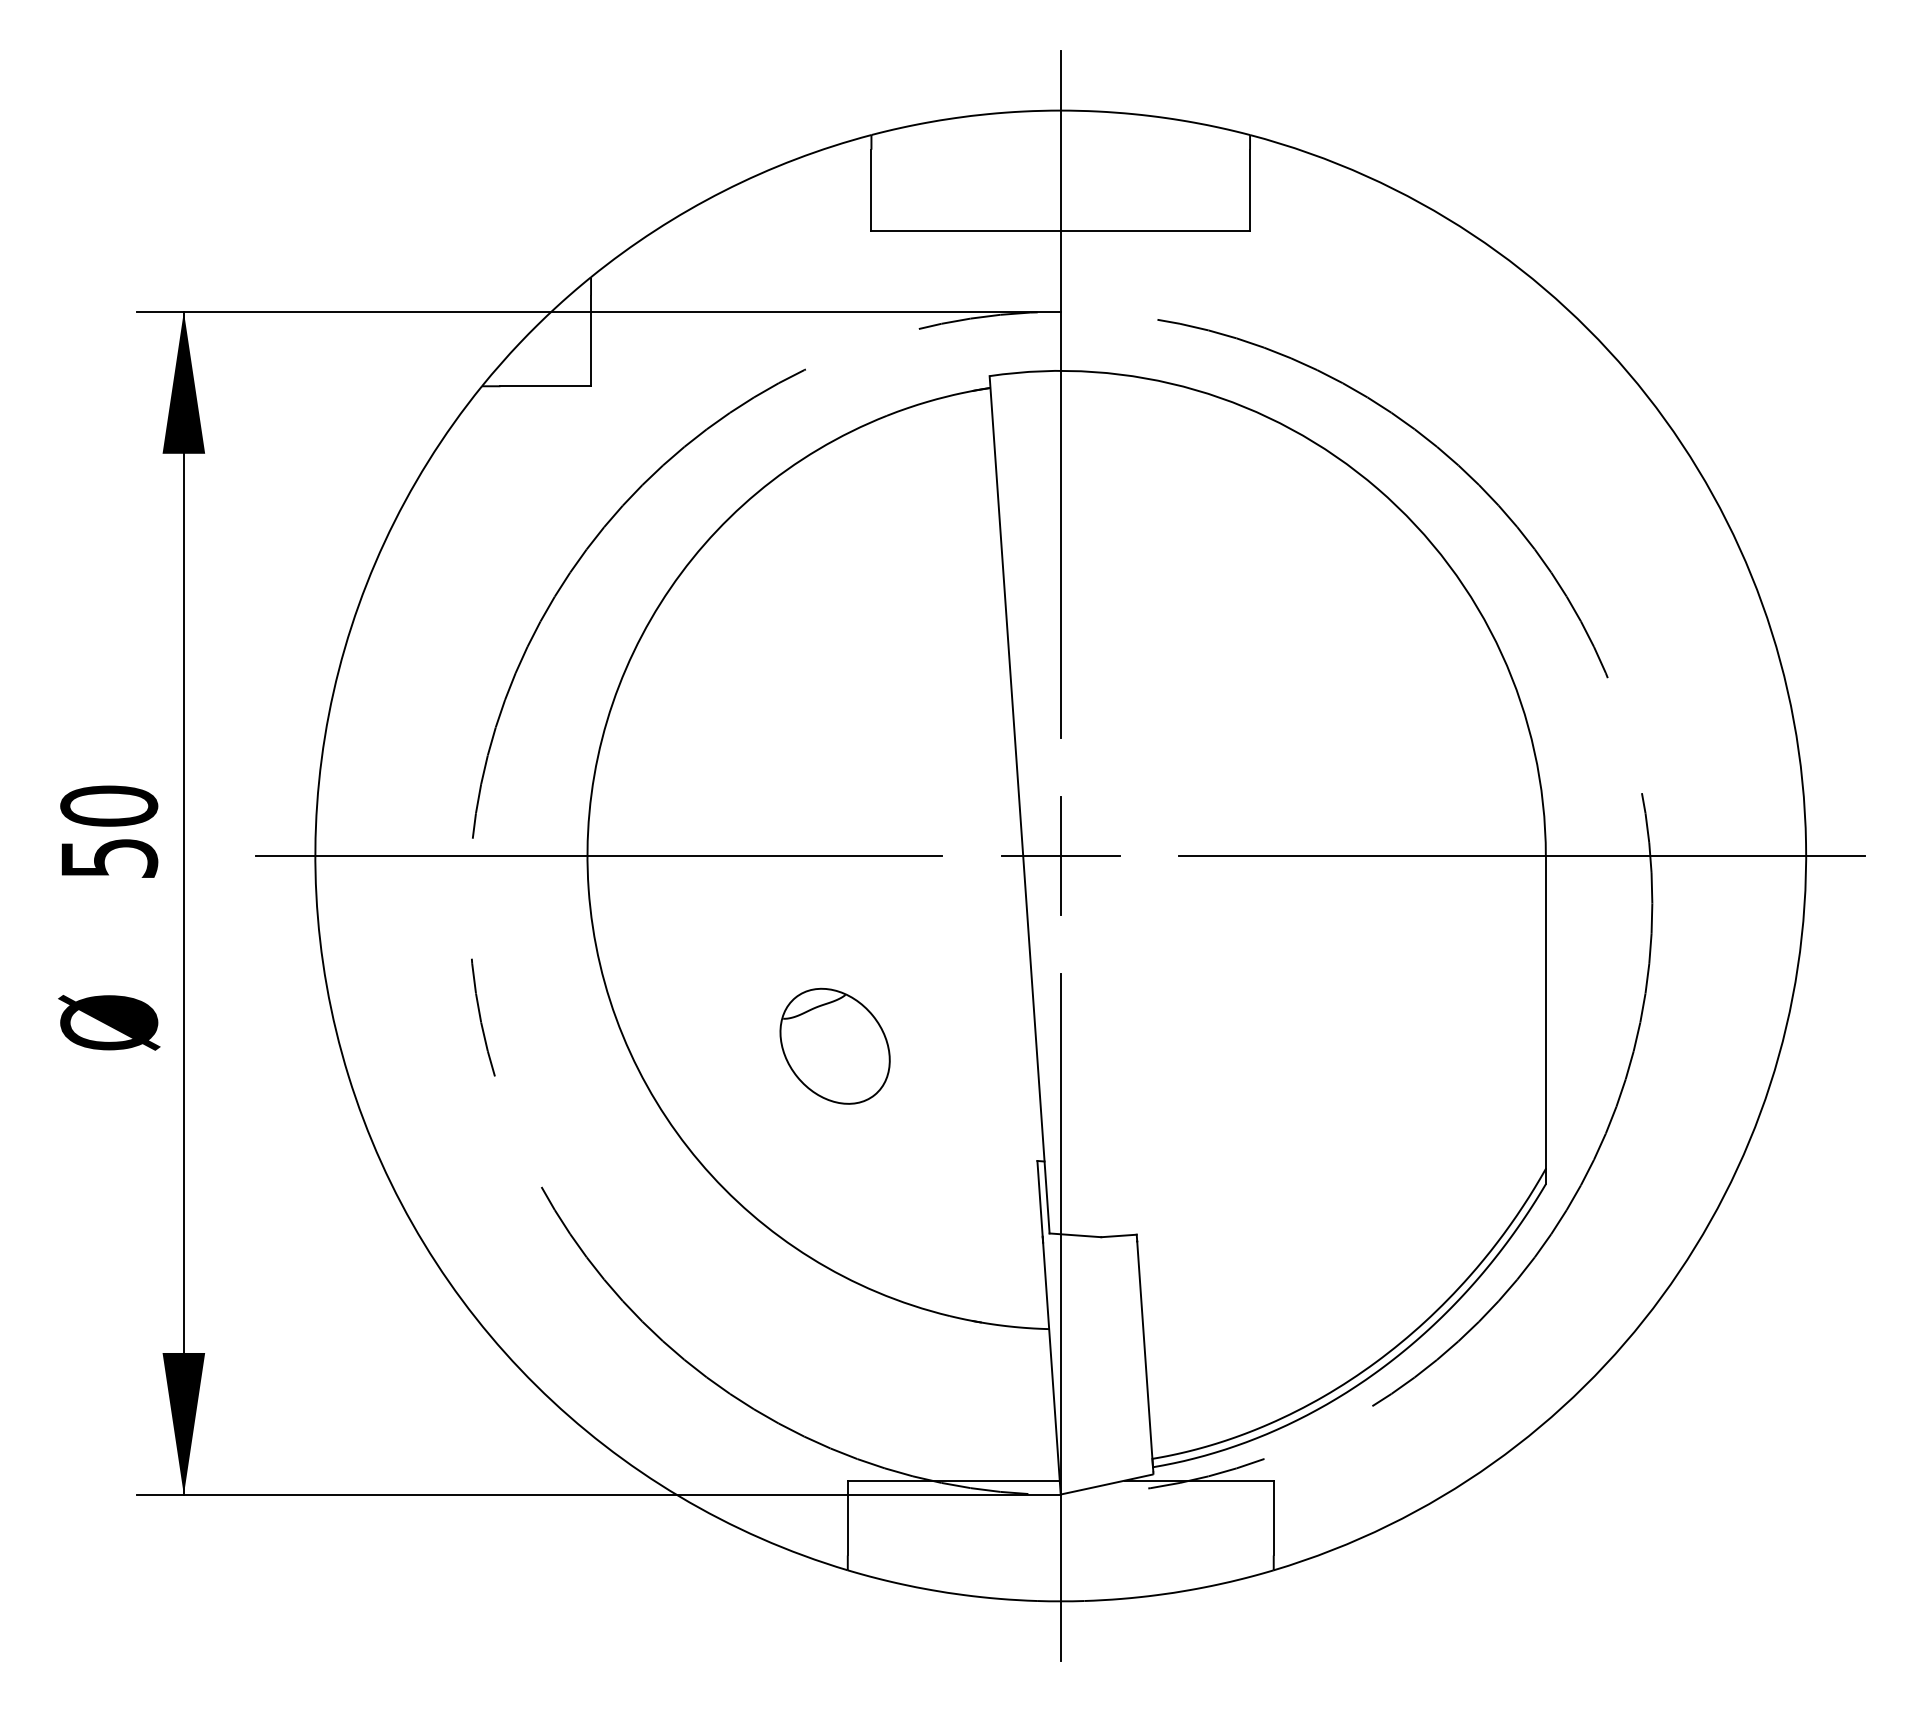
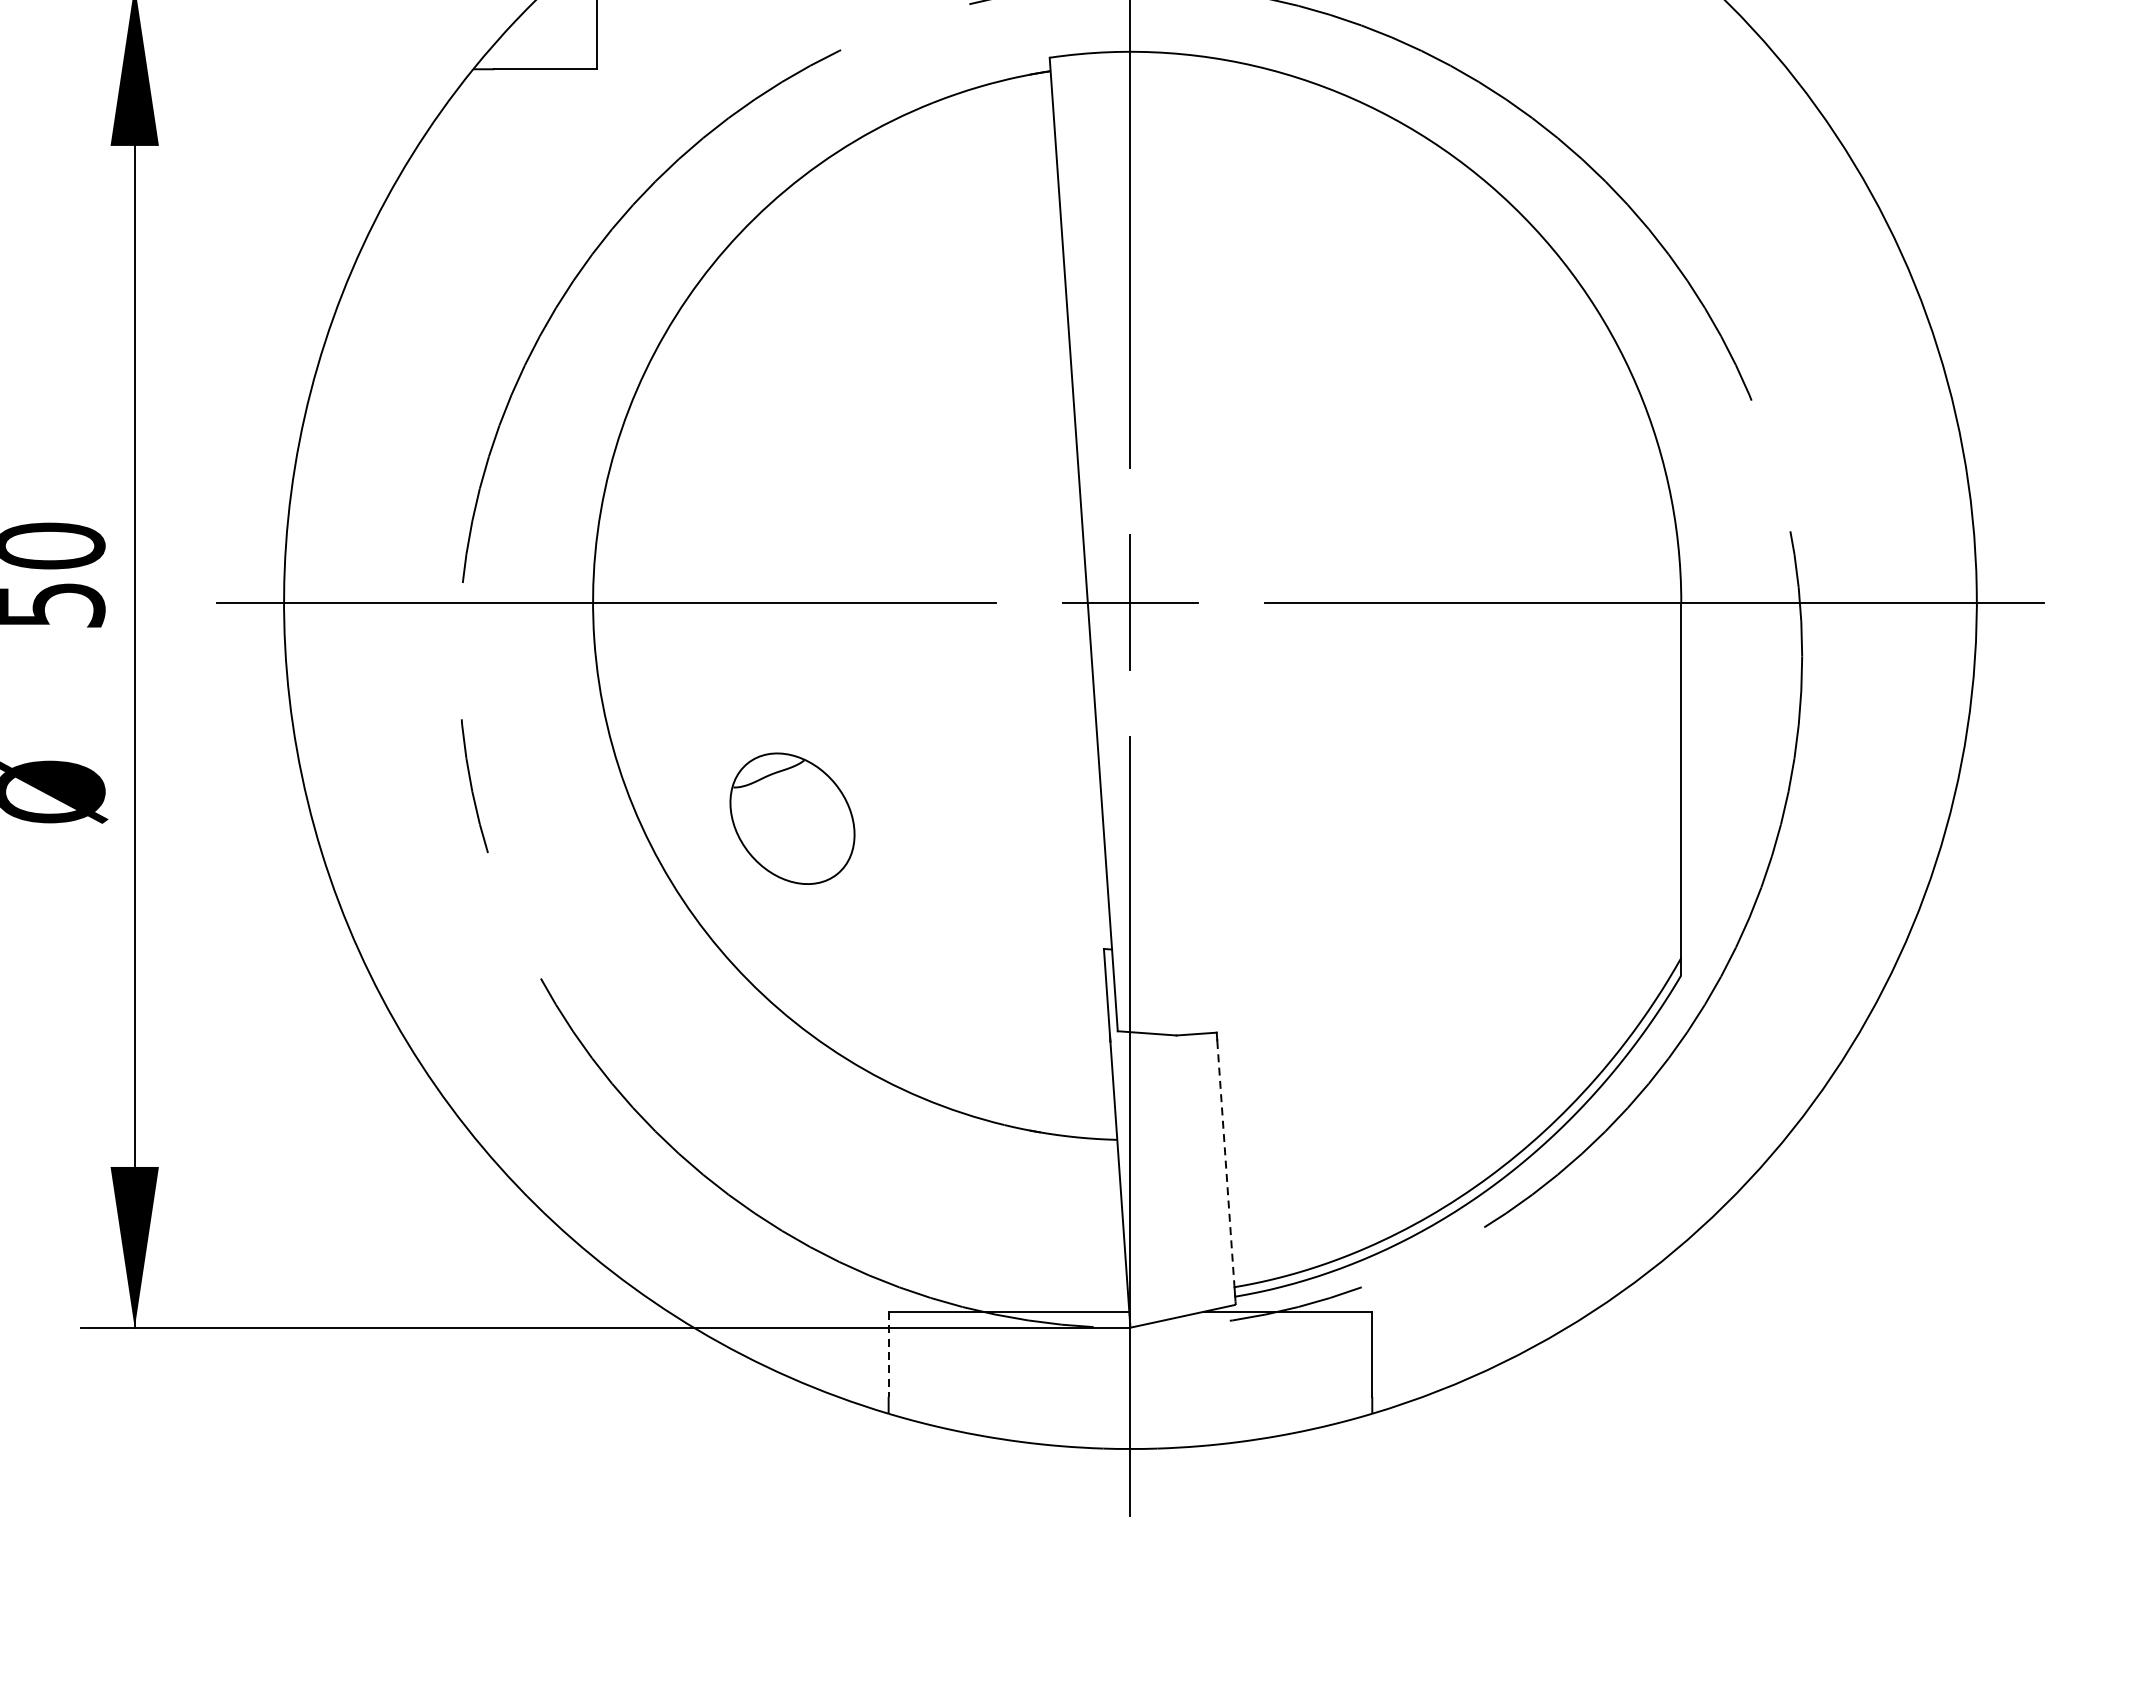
part: (834, 1045) -> (791, 817), moved
line: (1145, 1356) -> (1226, 1170), solid -> dashed
line: (847, 1518) -> (888, 1354), solid -> dashed

